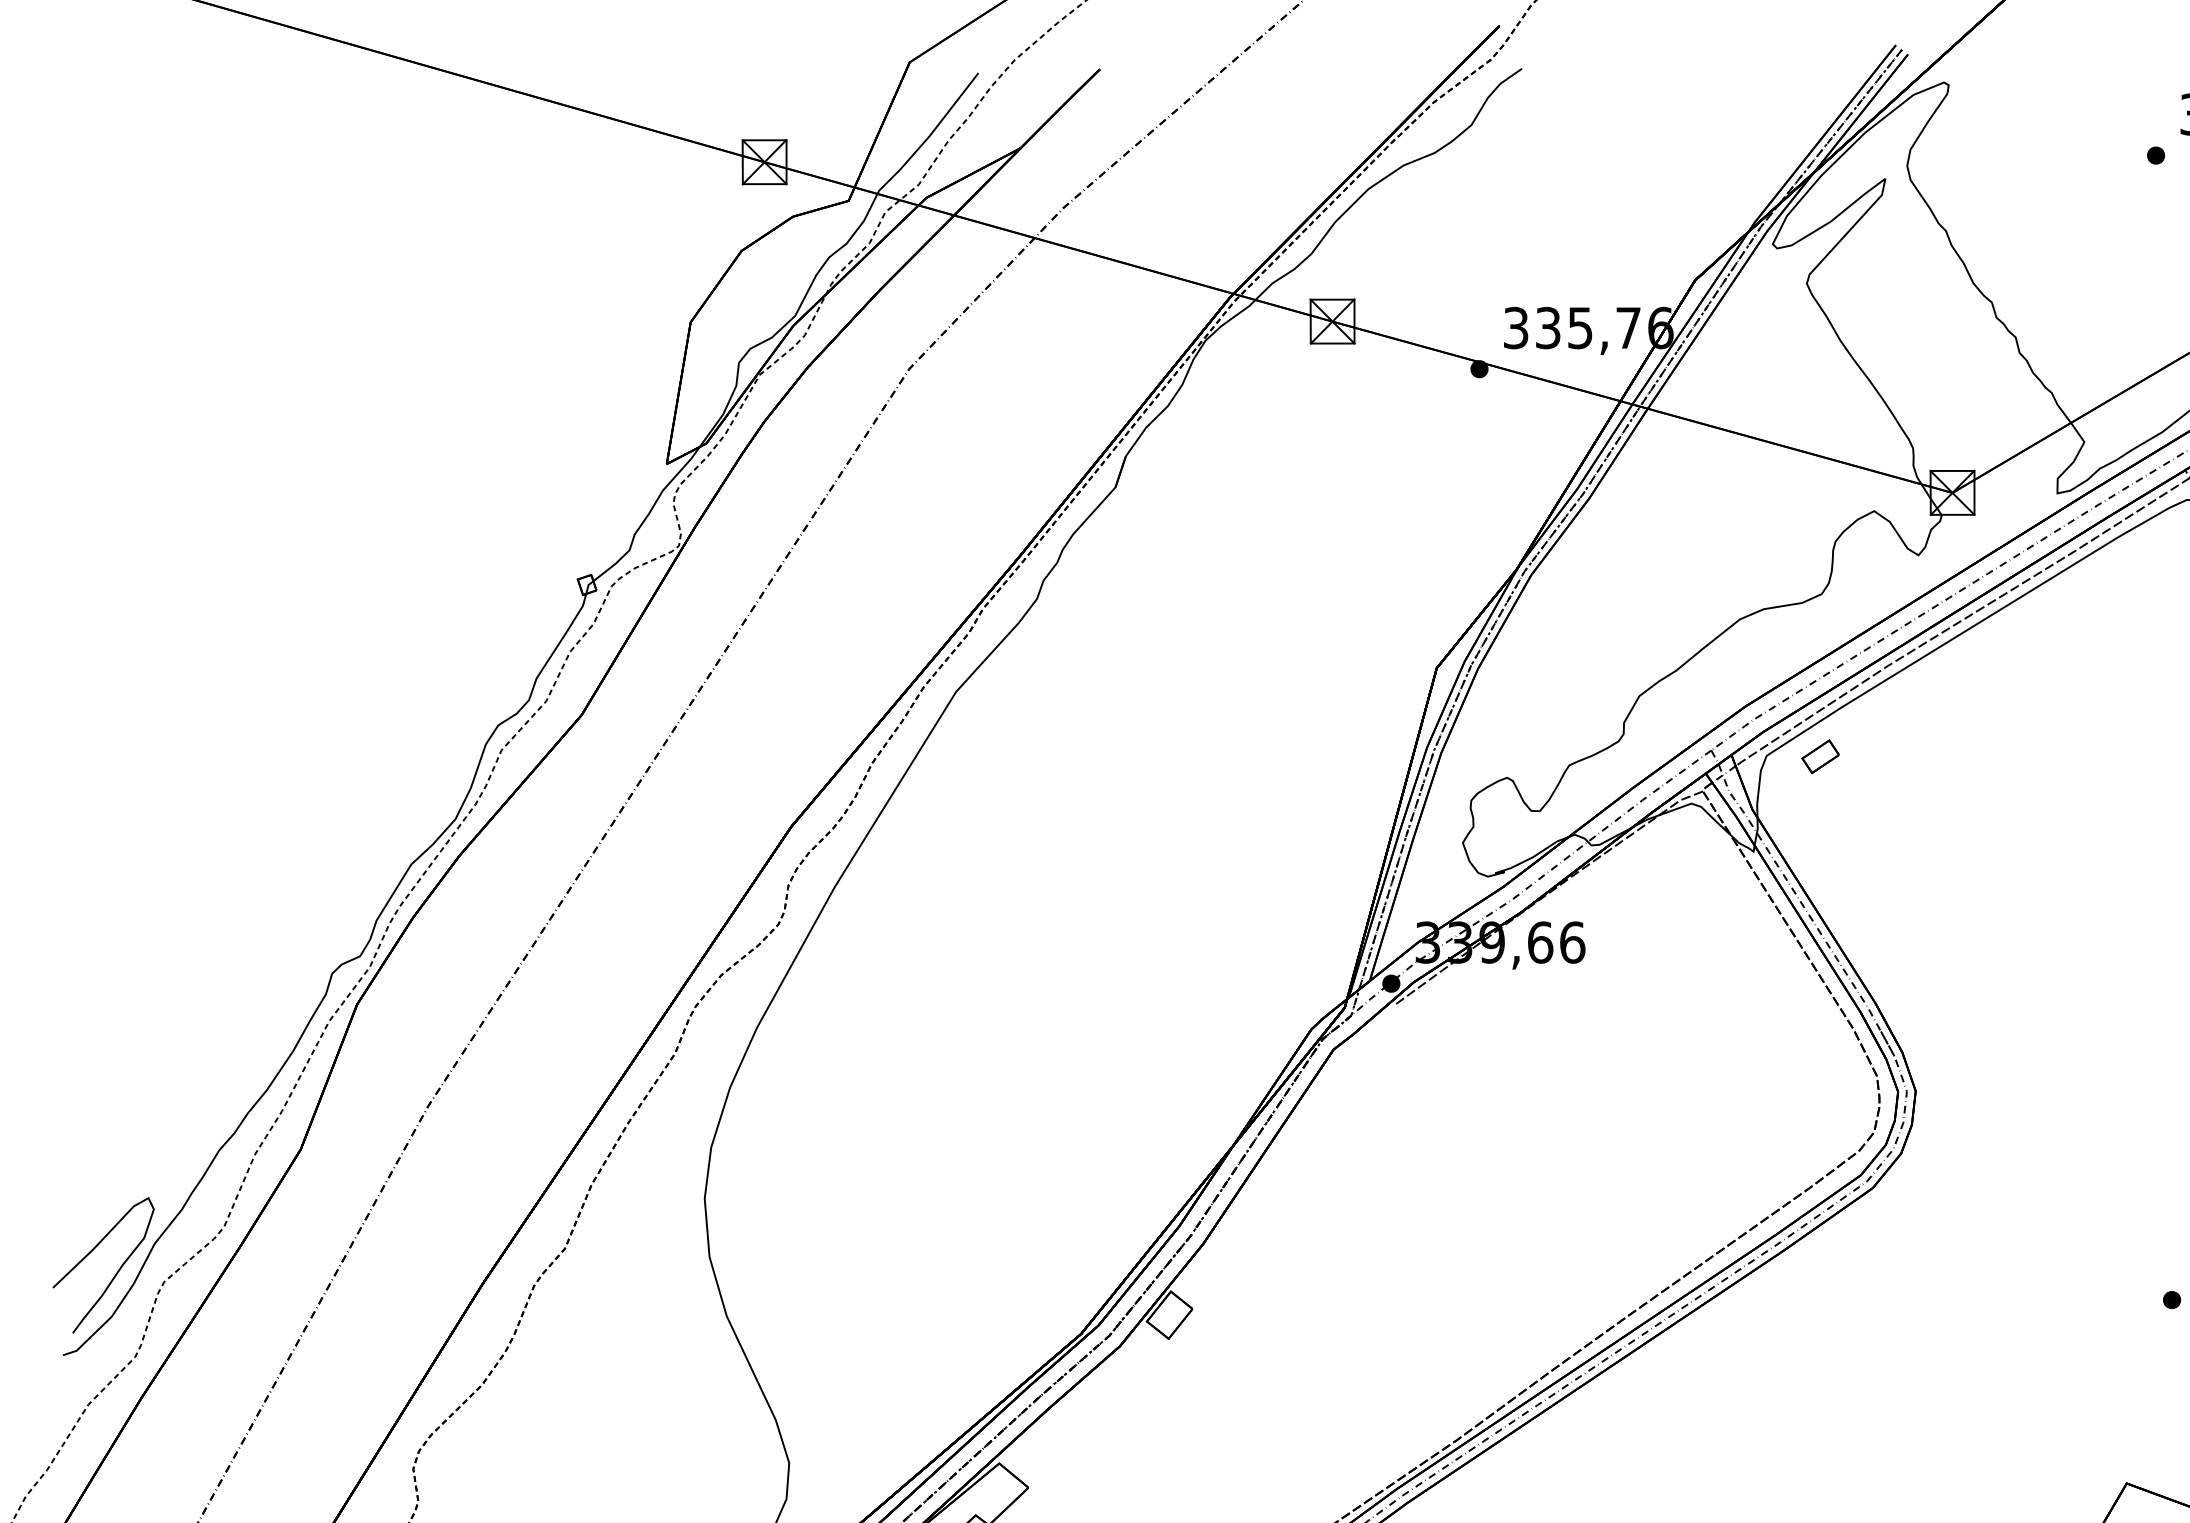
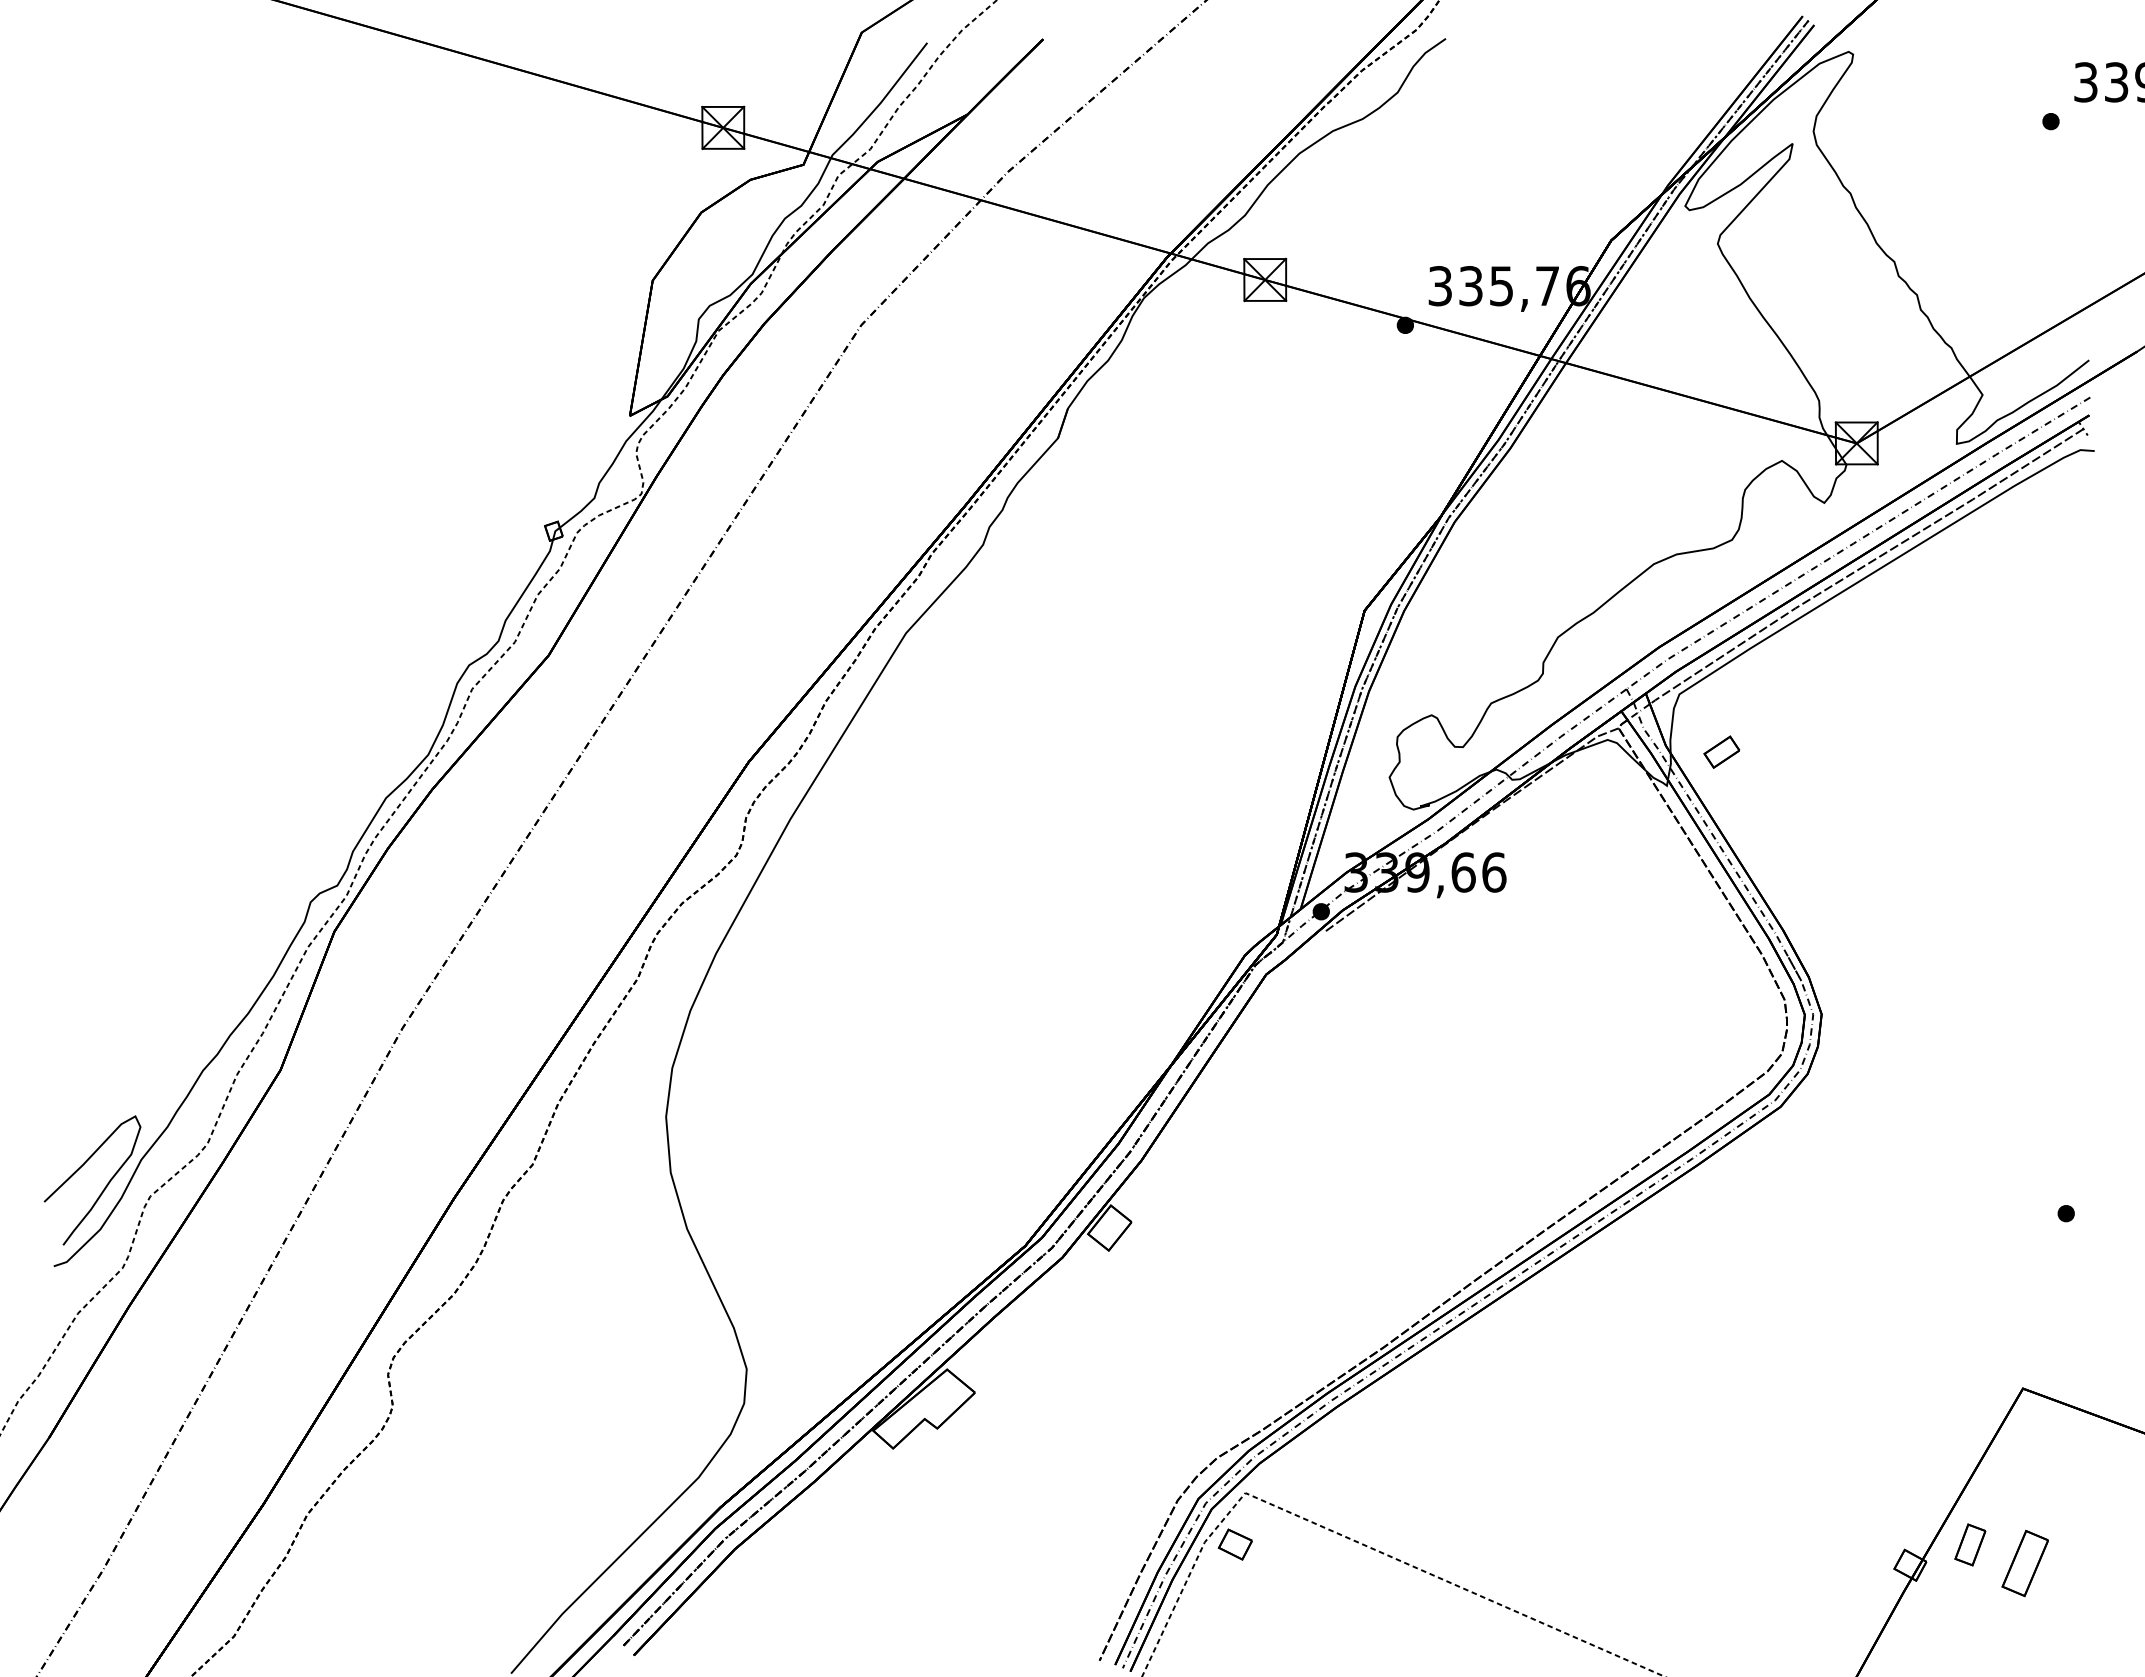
part: (1820, 756) -> (1721, 751), moved

